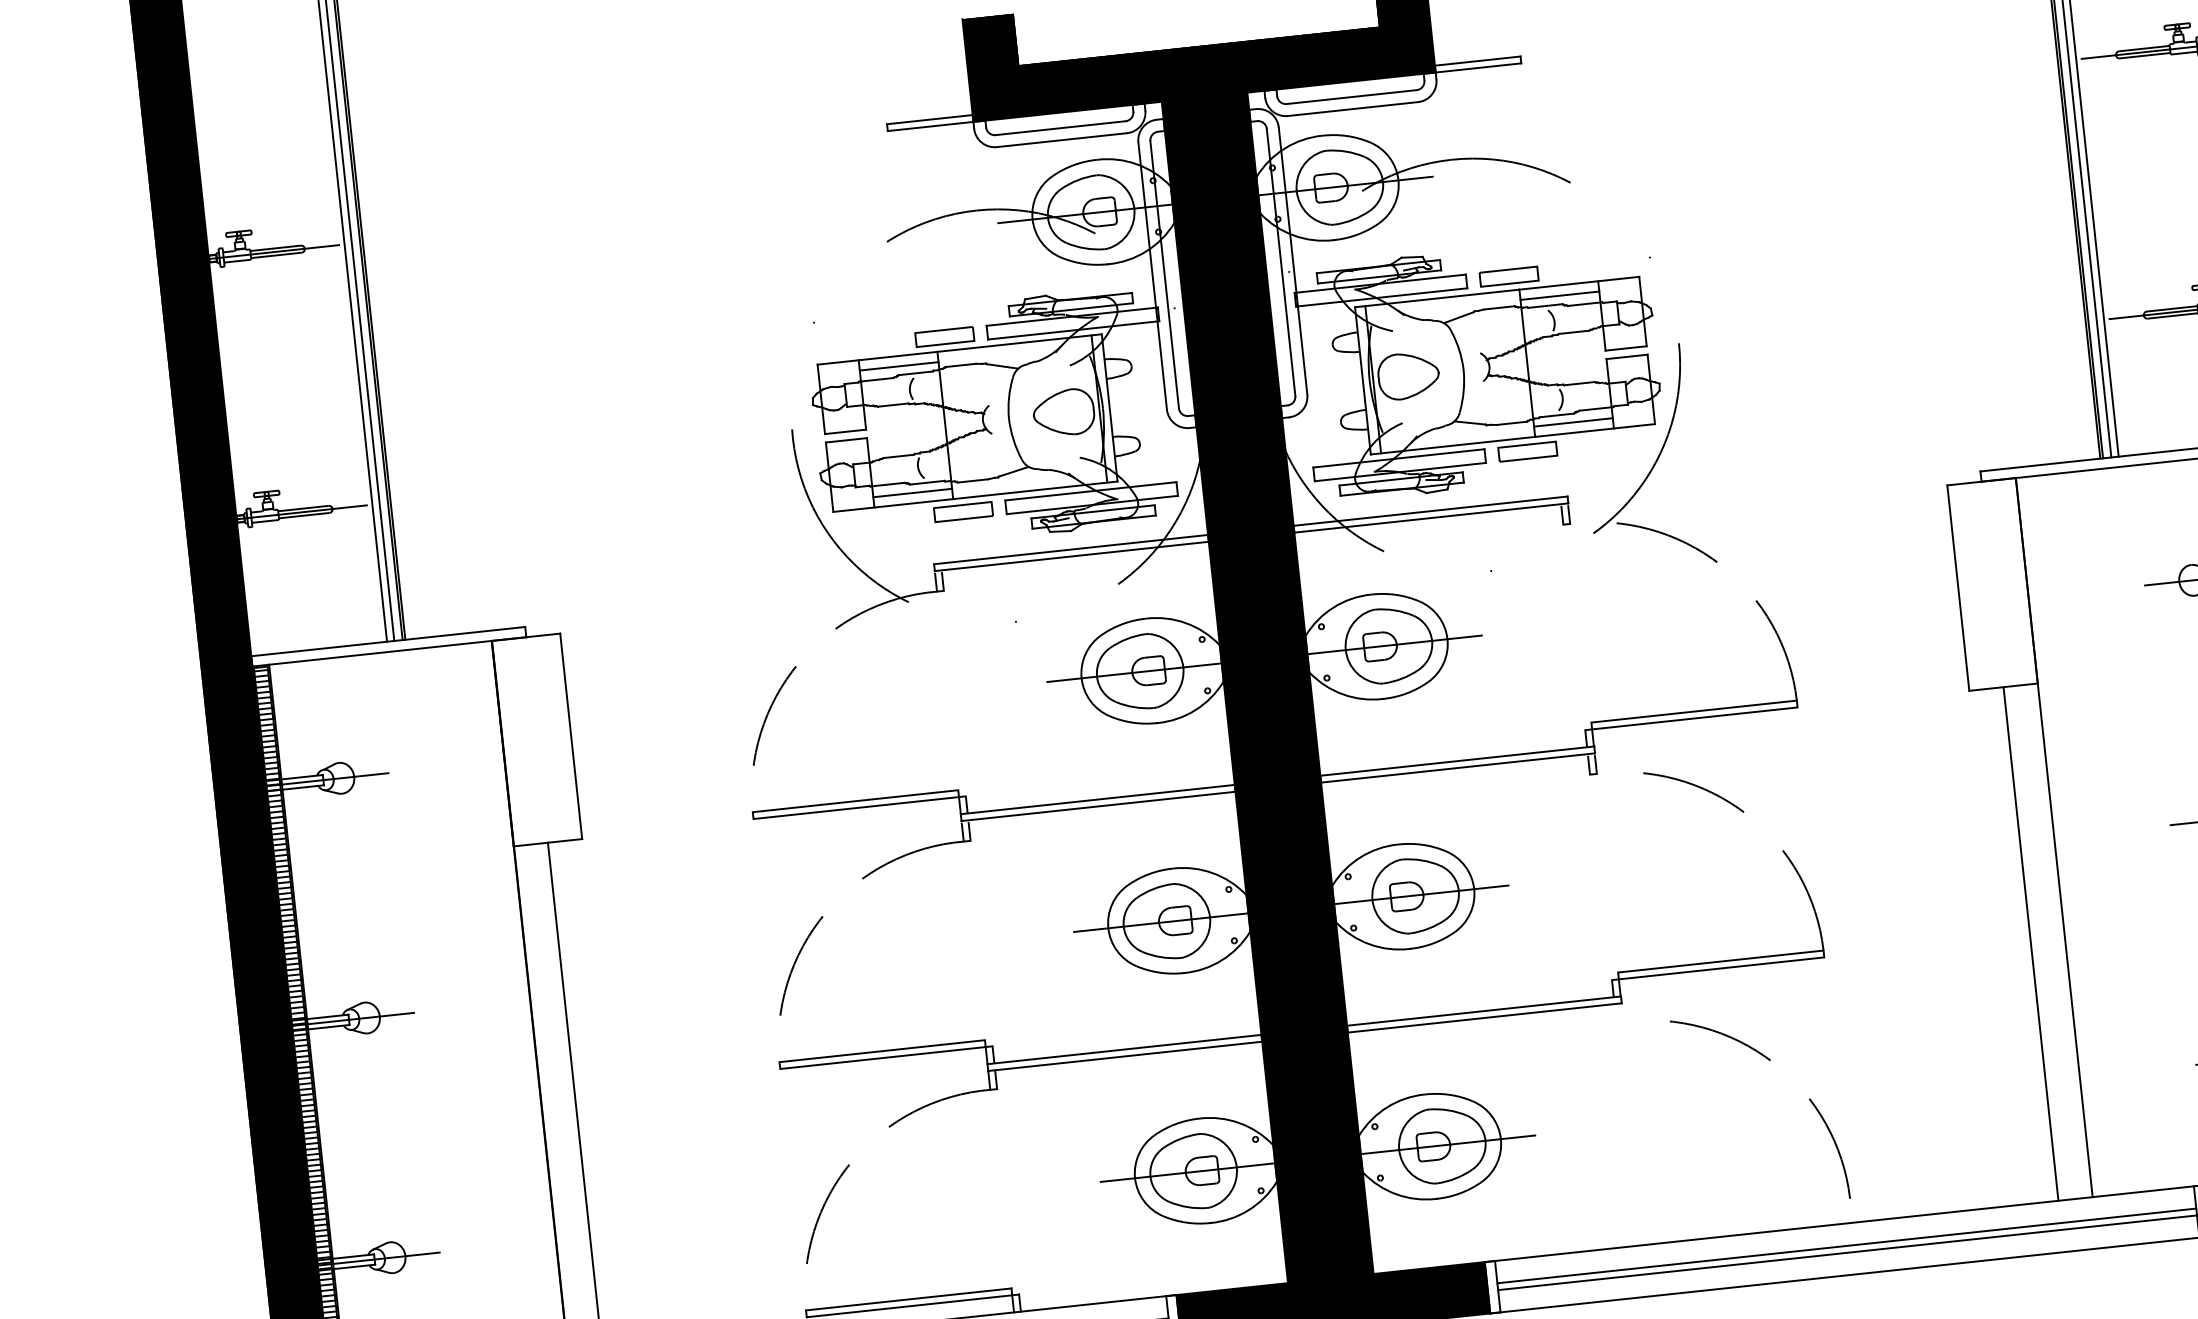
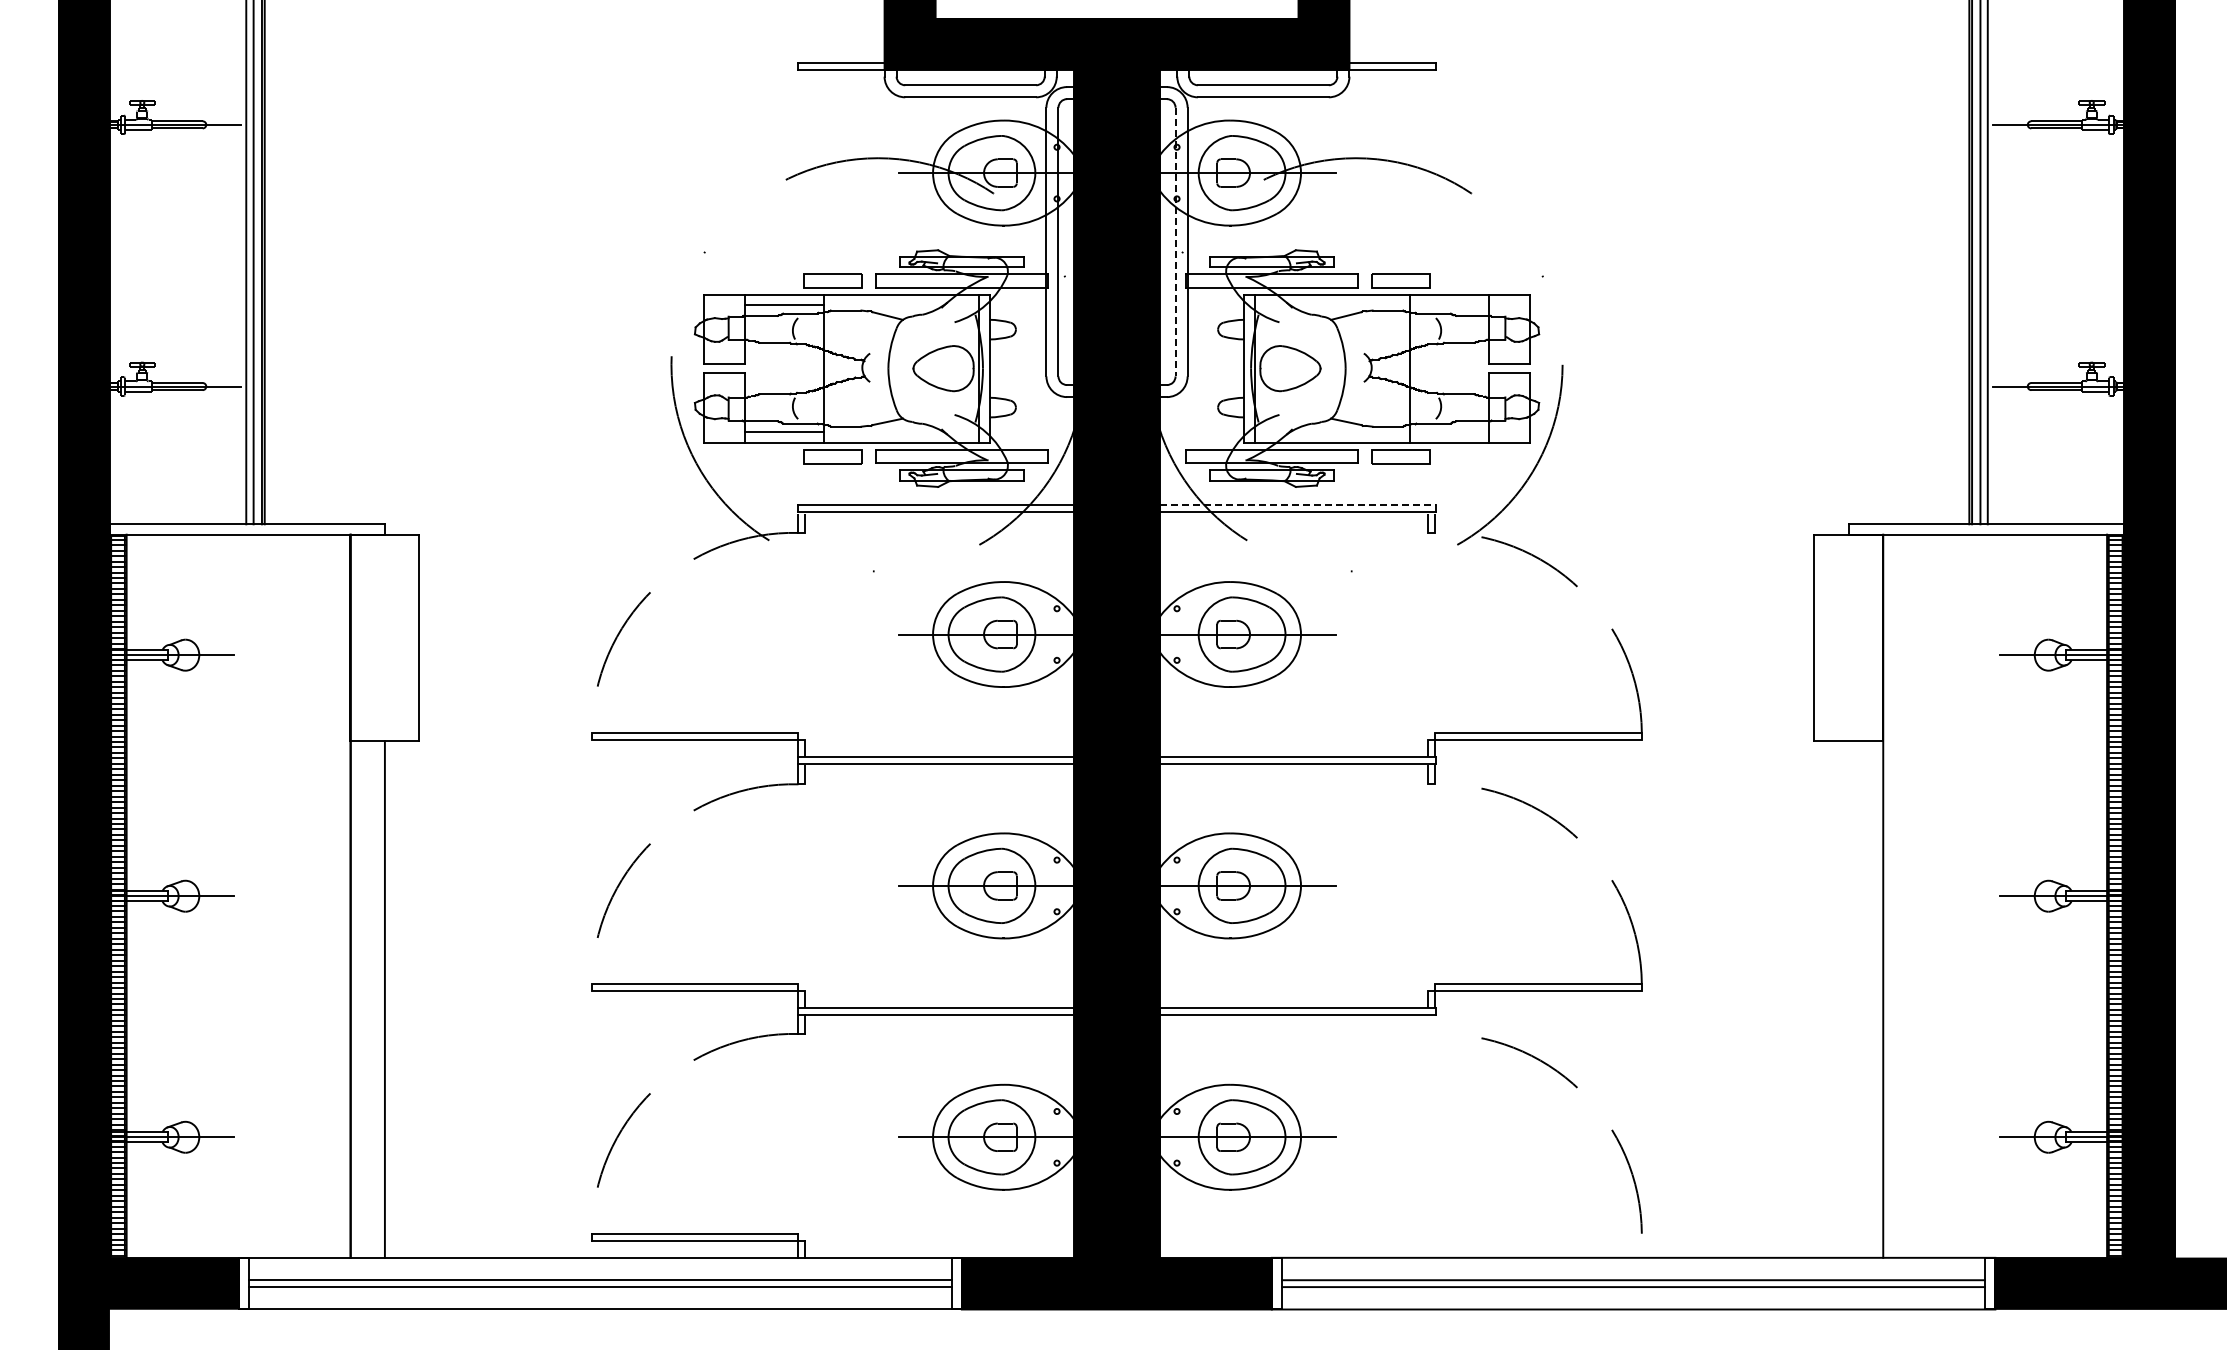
line: (1281, 262) -> (1175, 242), solid -> dashed
line: (1559, 295) -> (1448, 304), removed
line: (1572, 422) -> (1448, 432), removed
line: (1430, 511) -> (1297, 505), solid -> dashed
line: (2030, 943) -> (1848, 999), removed

